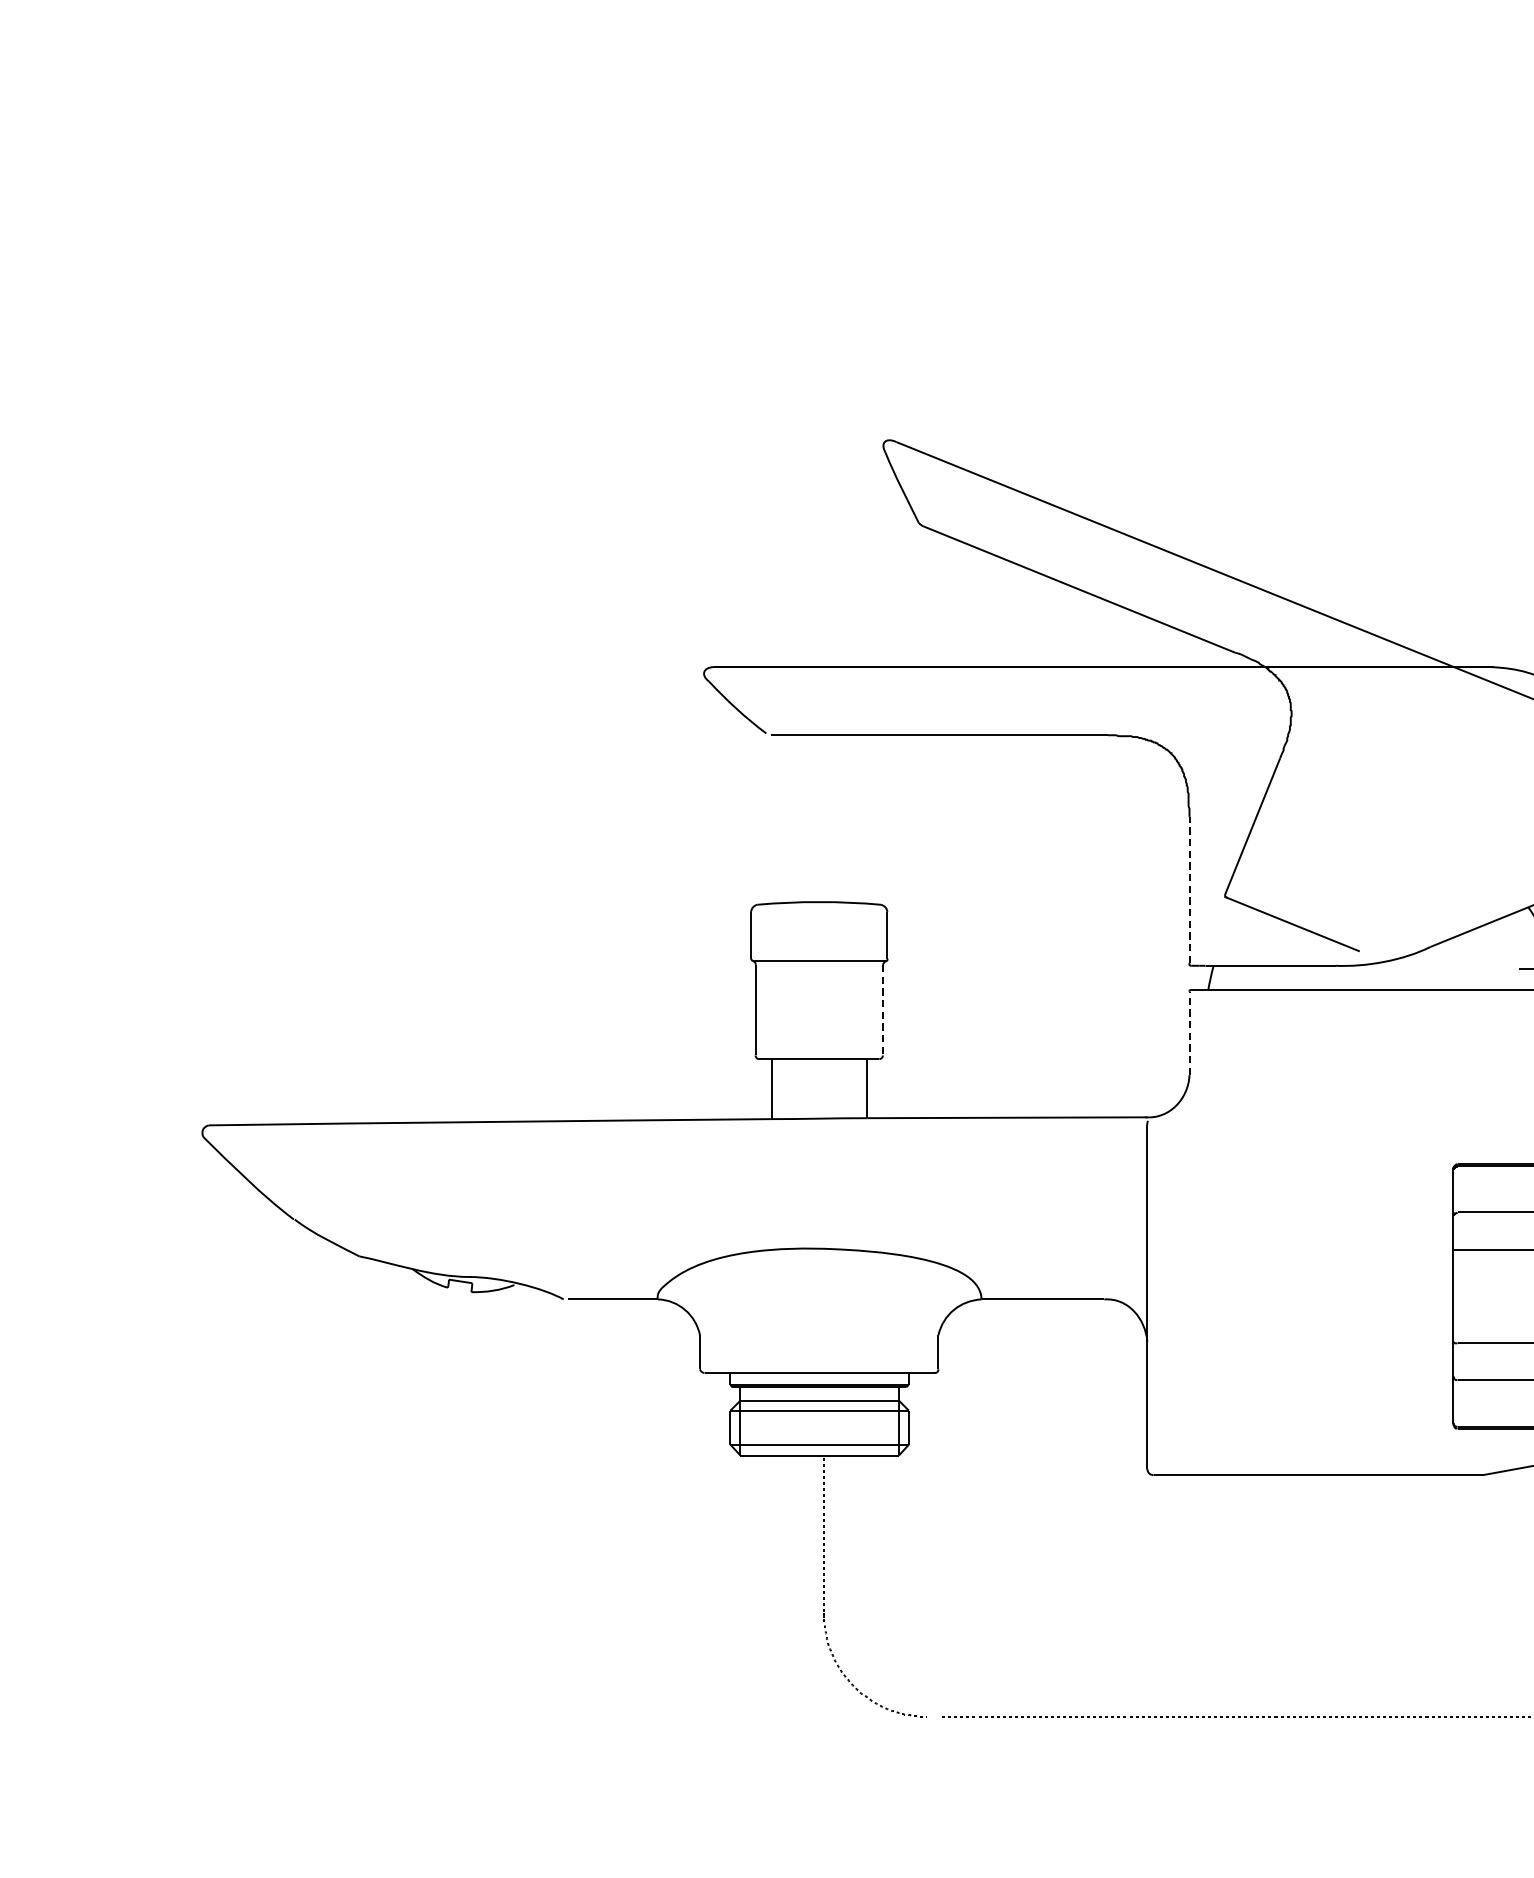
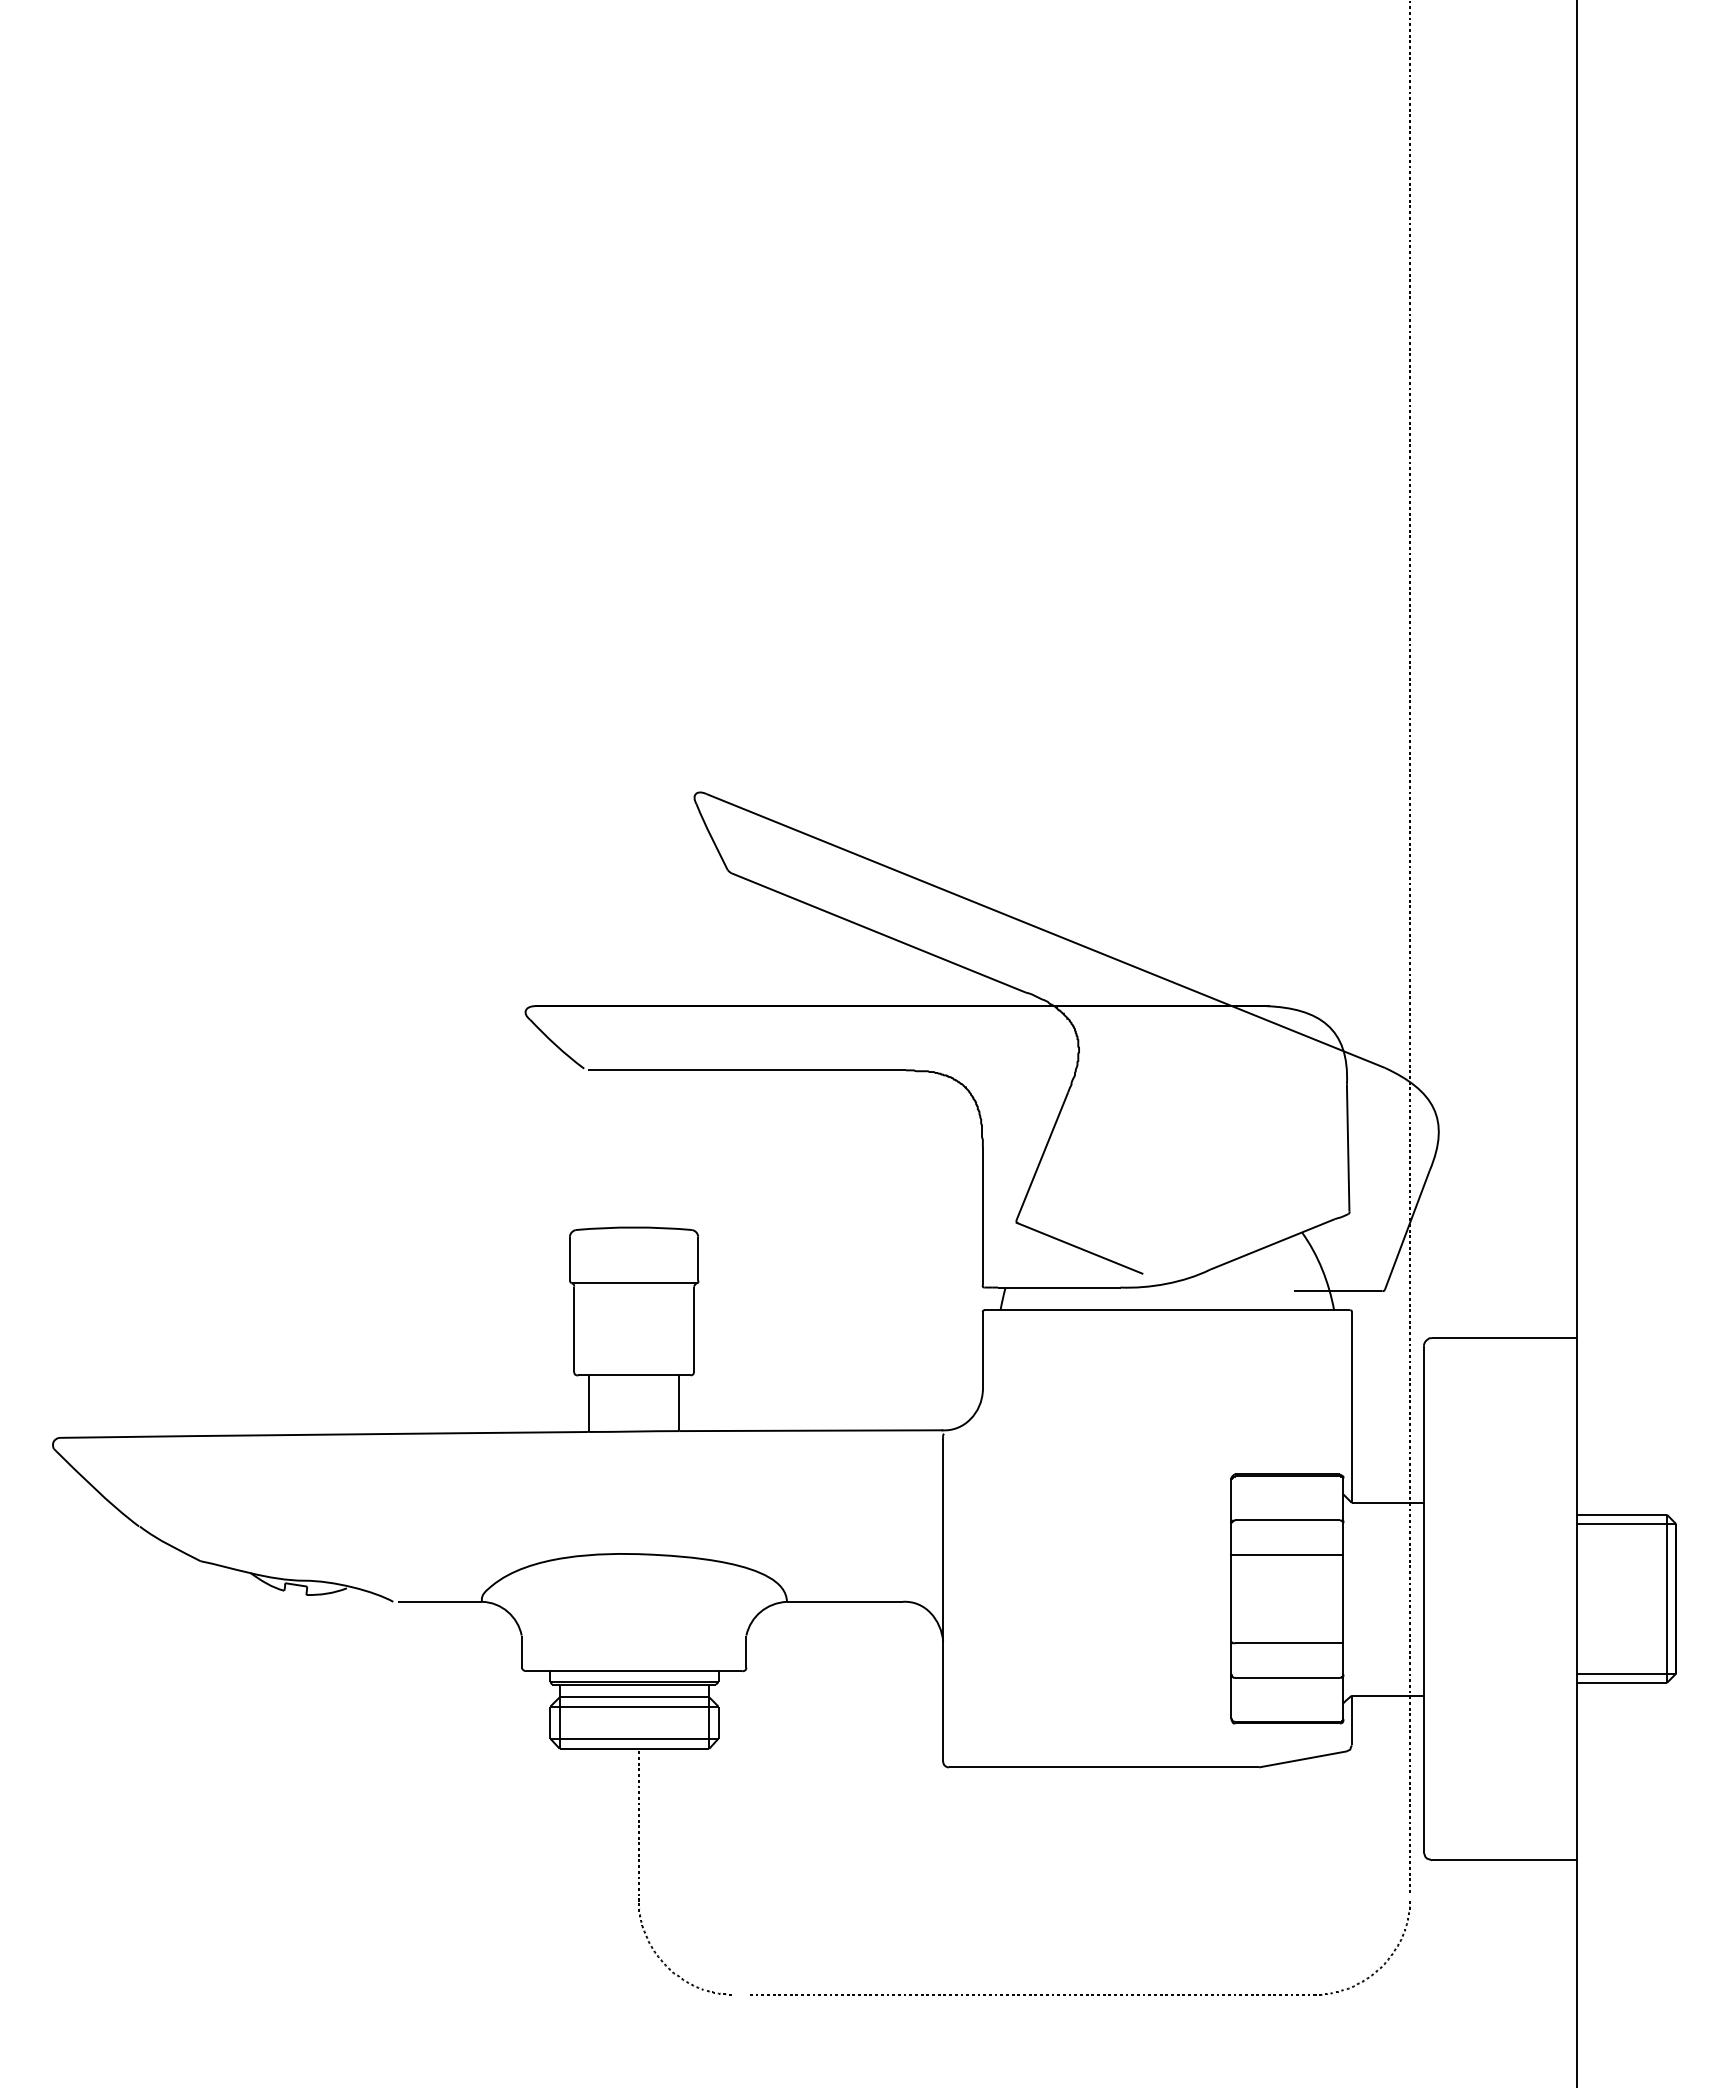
line: (1189, 890) -> (982, 1216), dashed -> solid
line: (882, 1010) -> (693, 1329), dashed -> solid
line: (1189, 1032) -> (982, 1350), dashed -> solid

